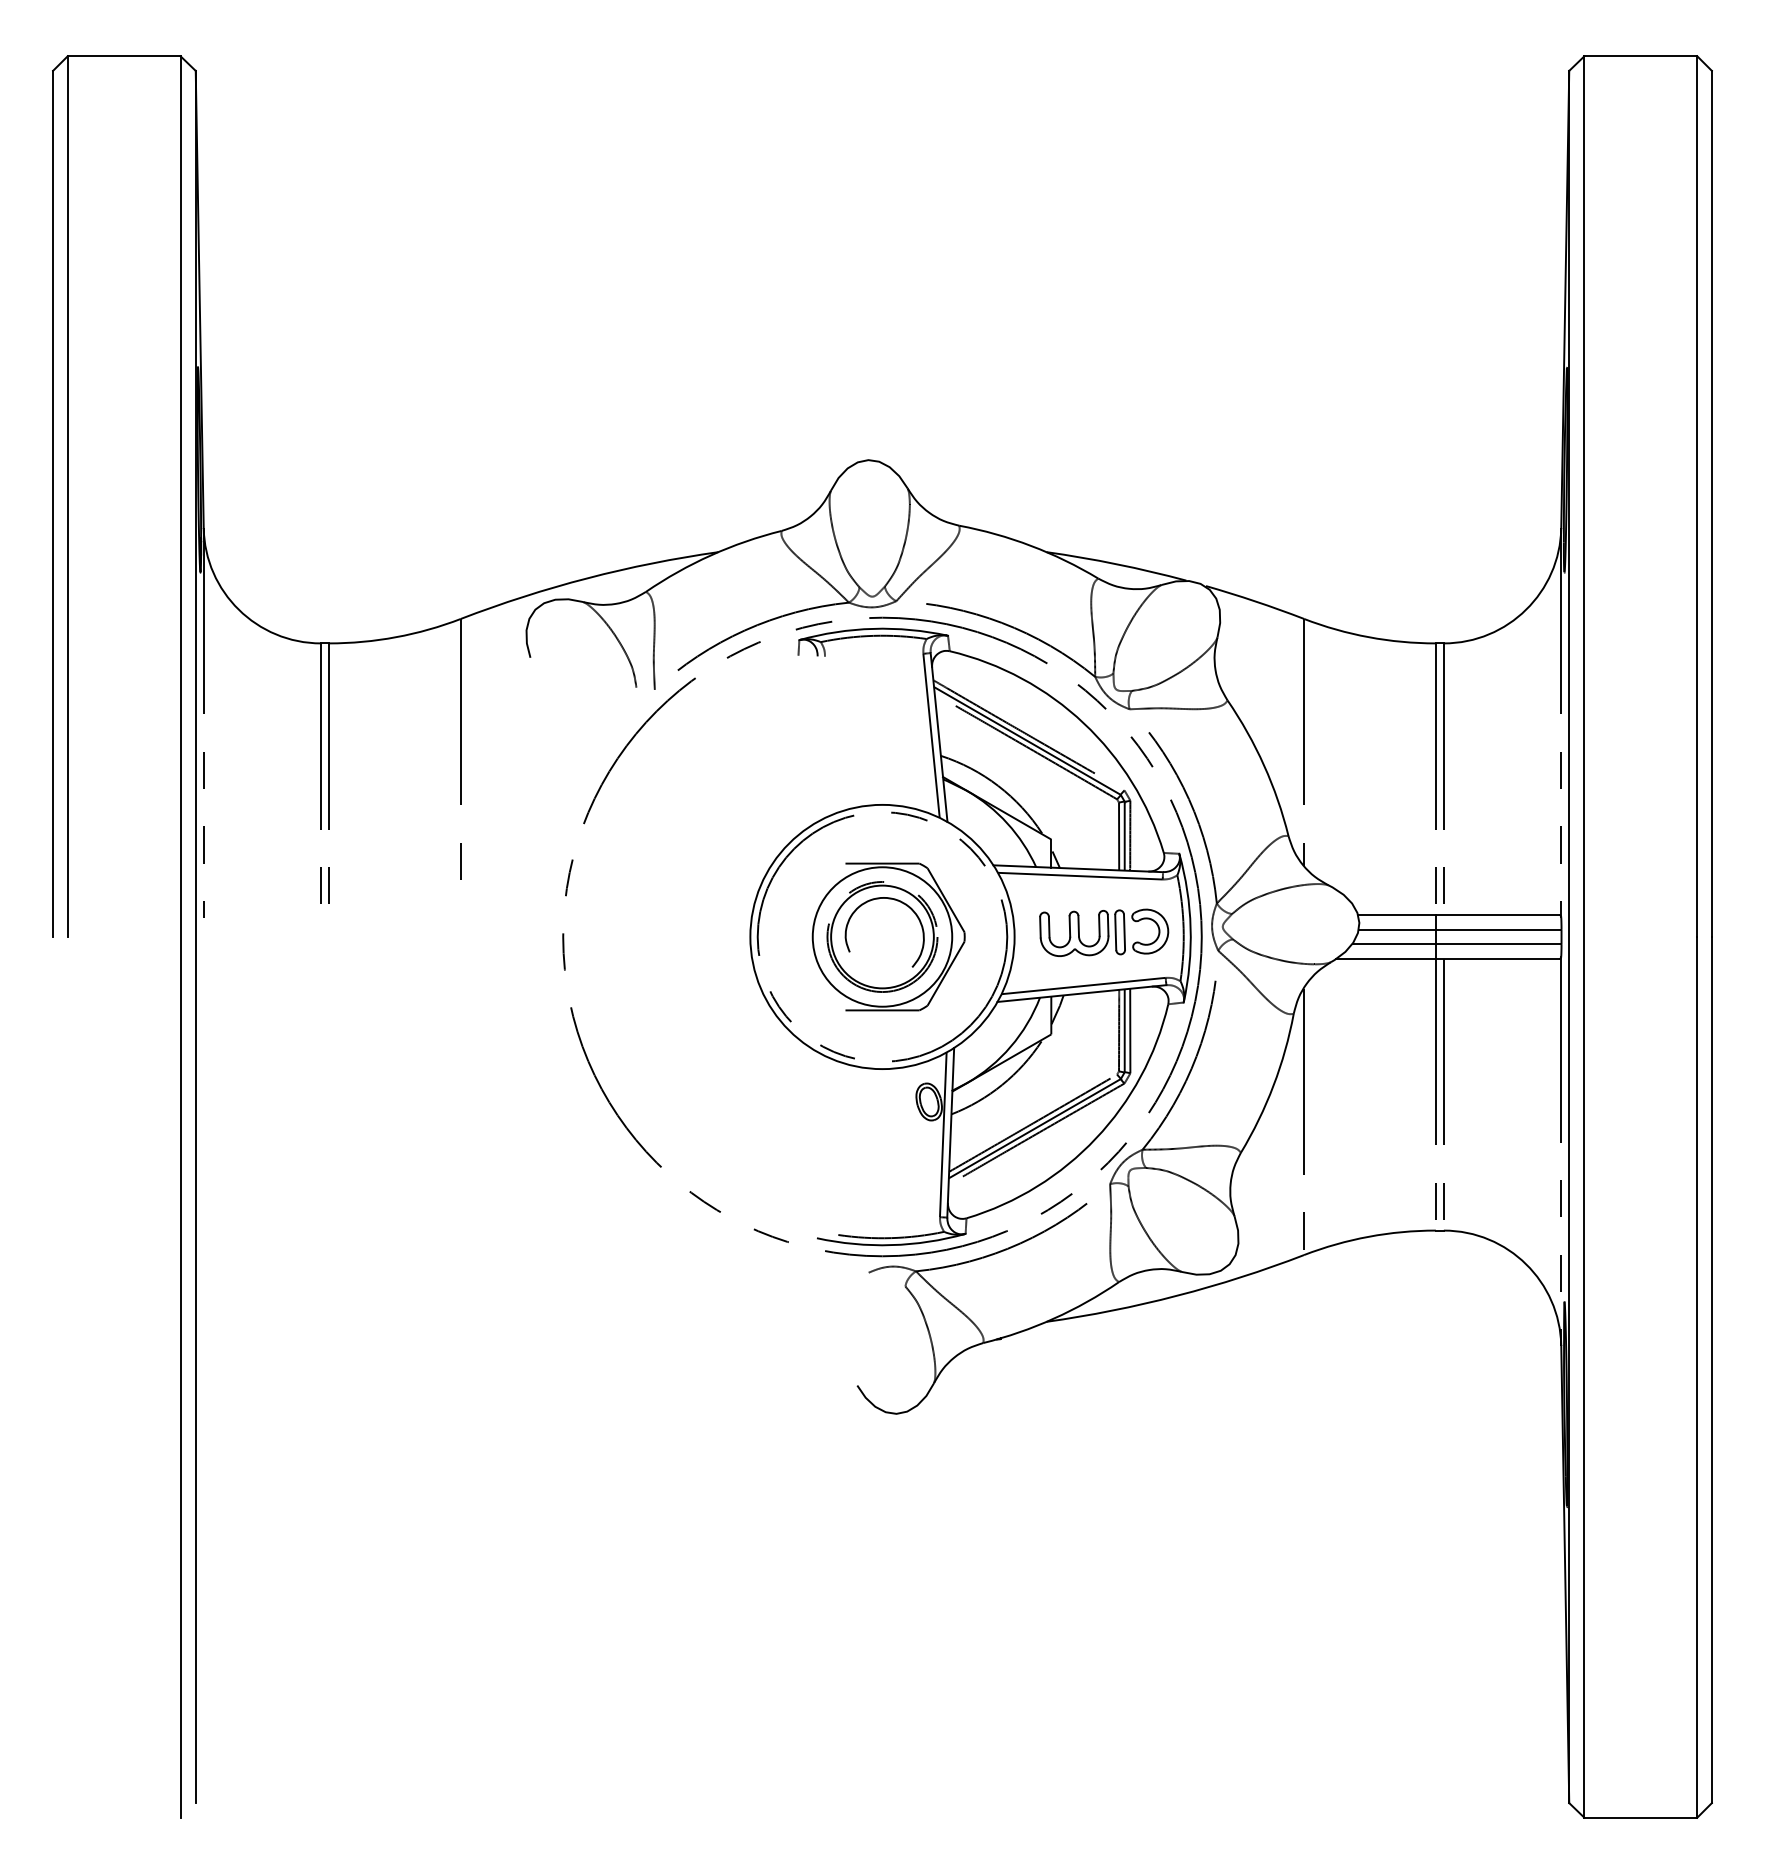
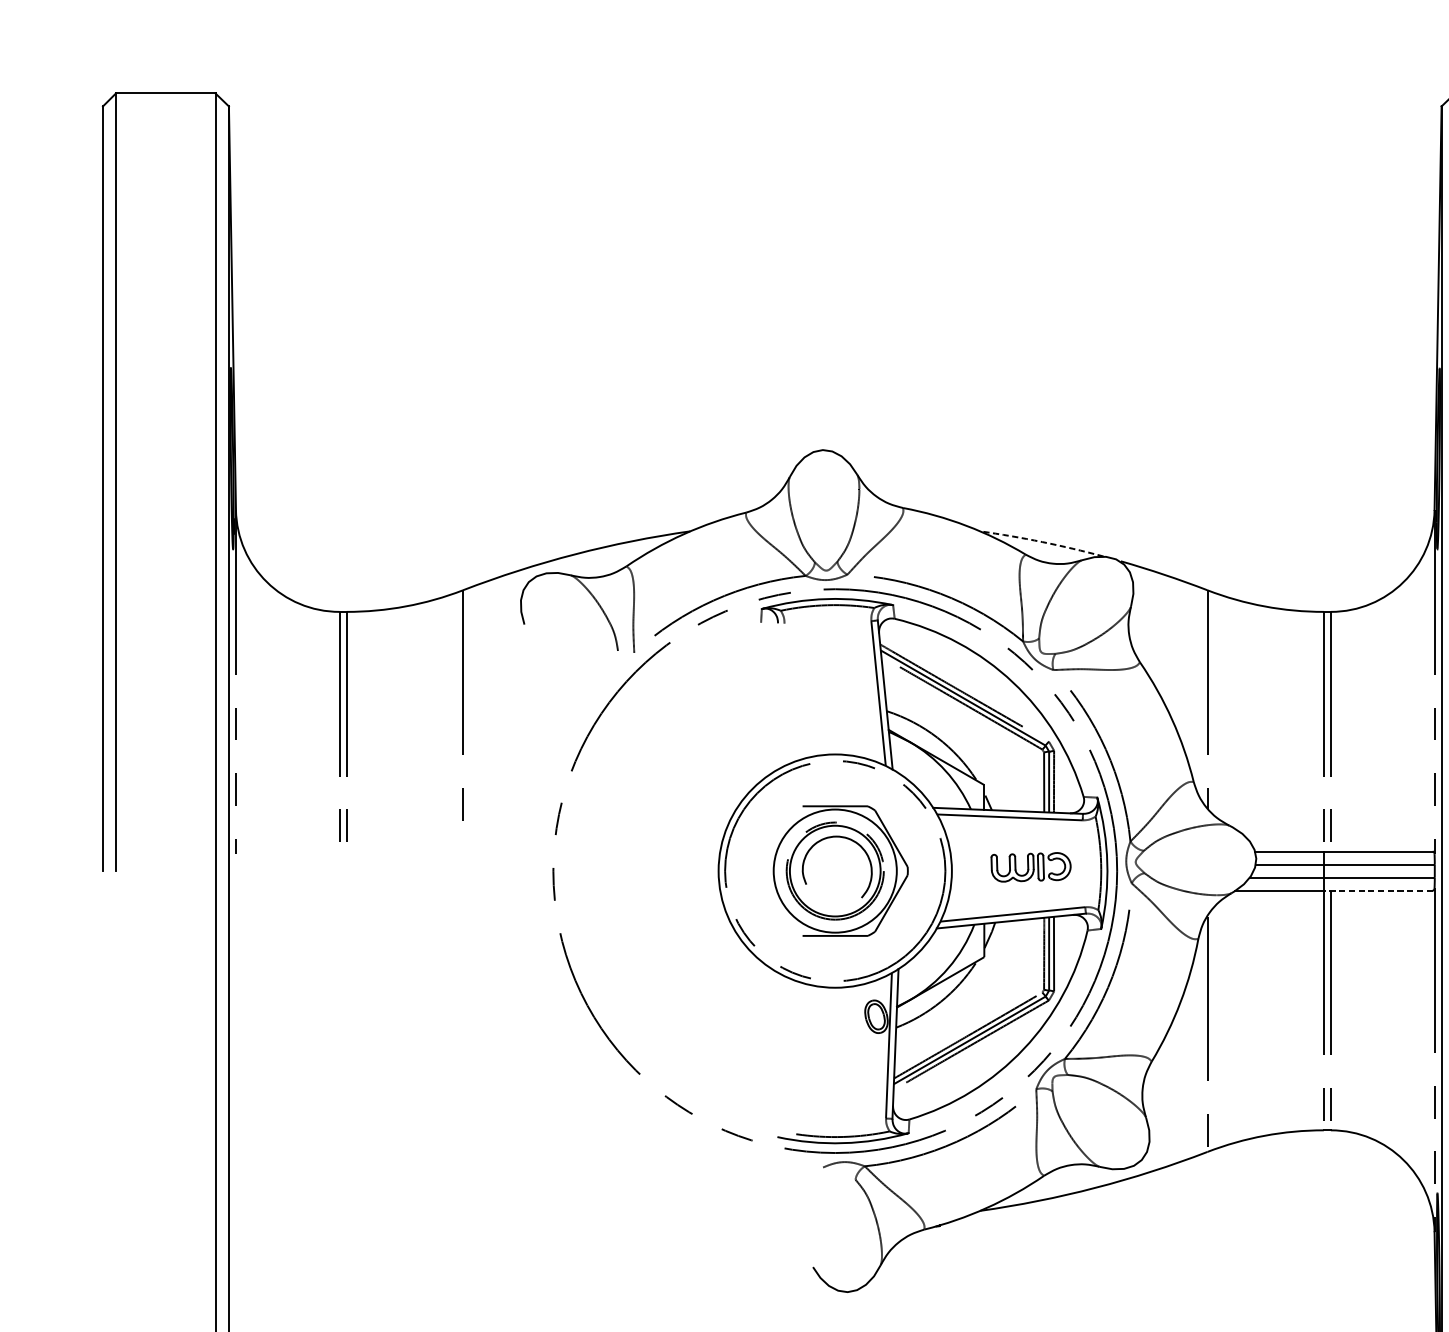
arc: (1116, 564) -> (1041, 542), solid -> dashed
part: (1104, 932) -> (1031, 867), size x0.7
line: (1497, 959) -> (1378, 890), solid -> dashed

